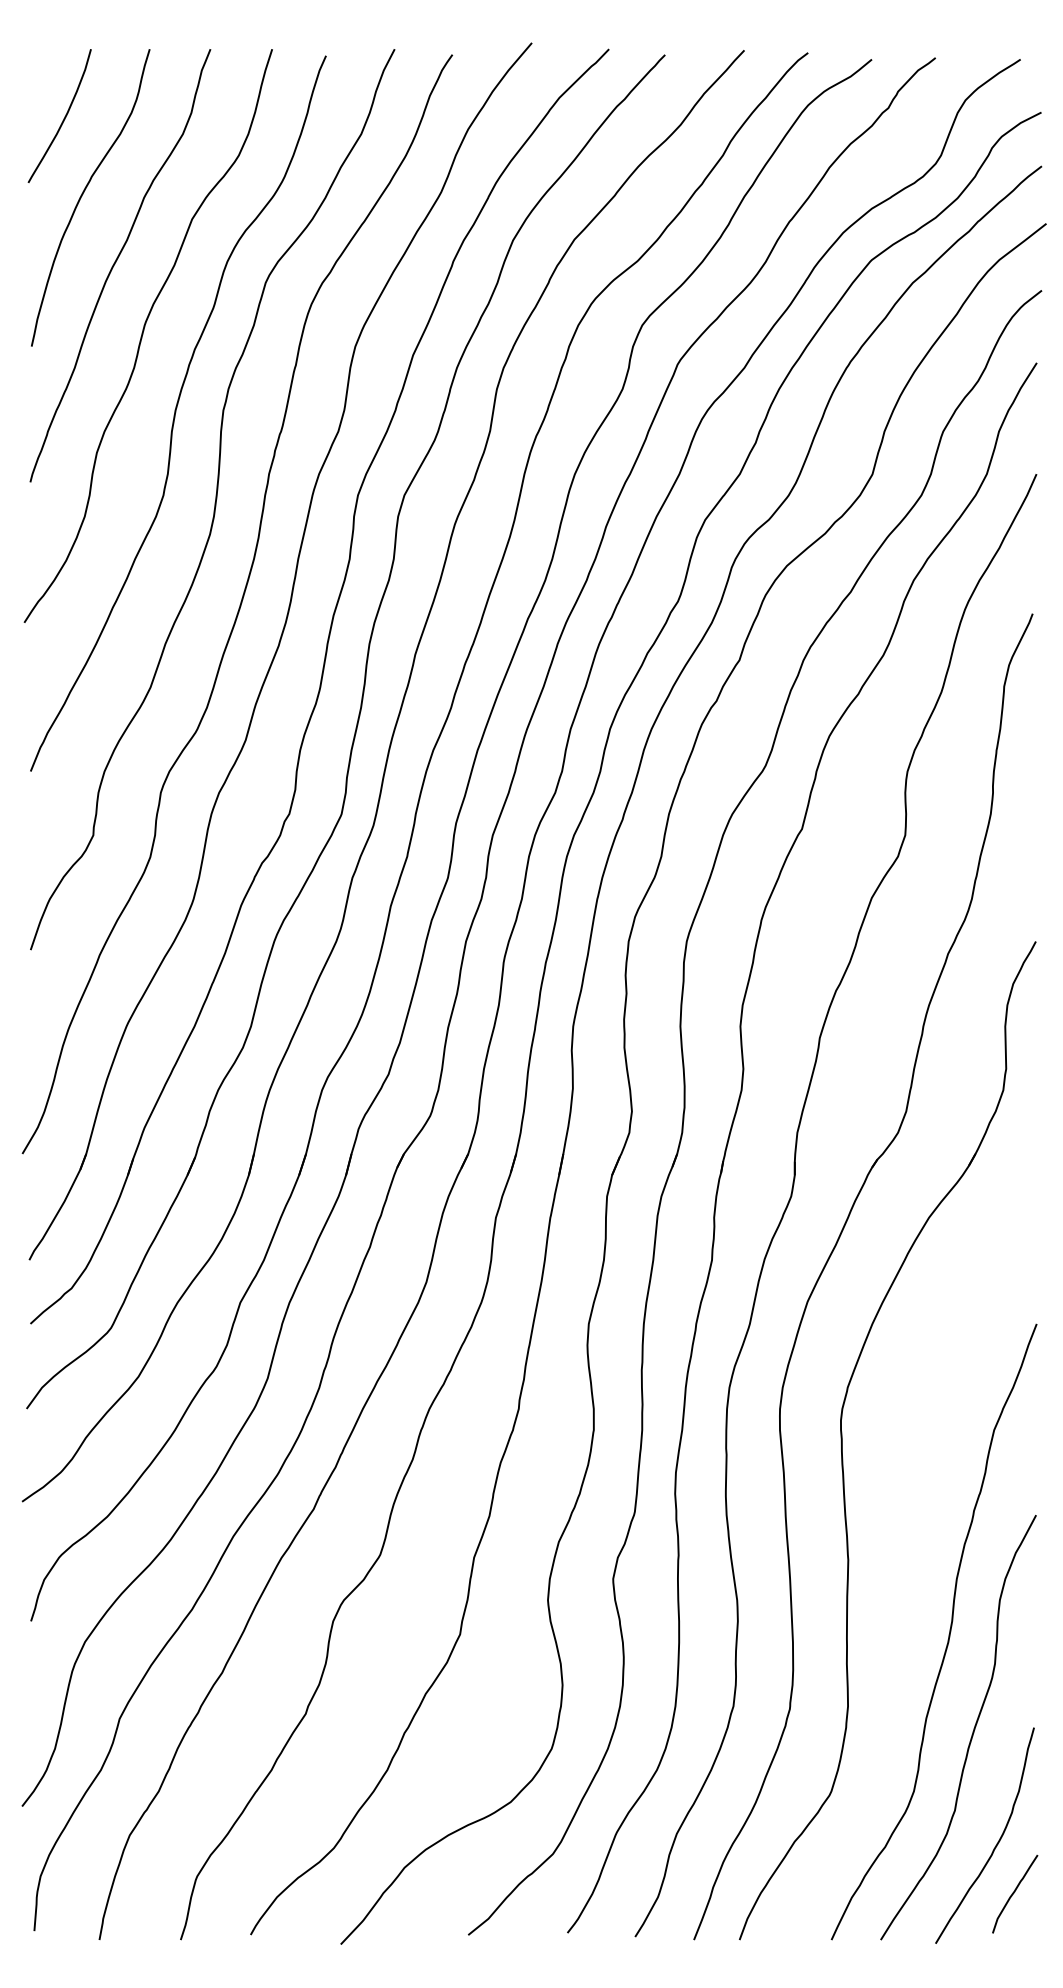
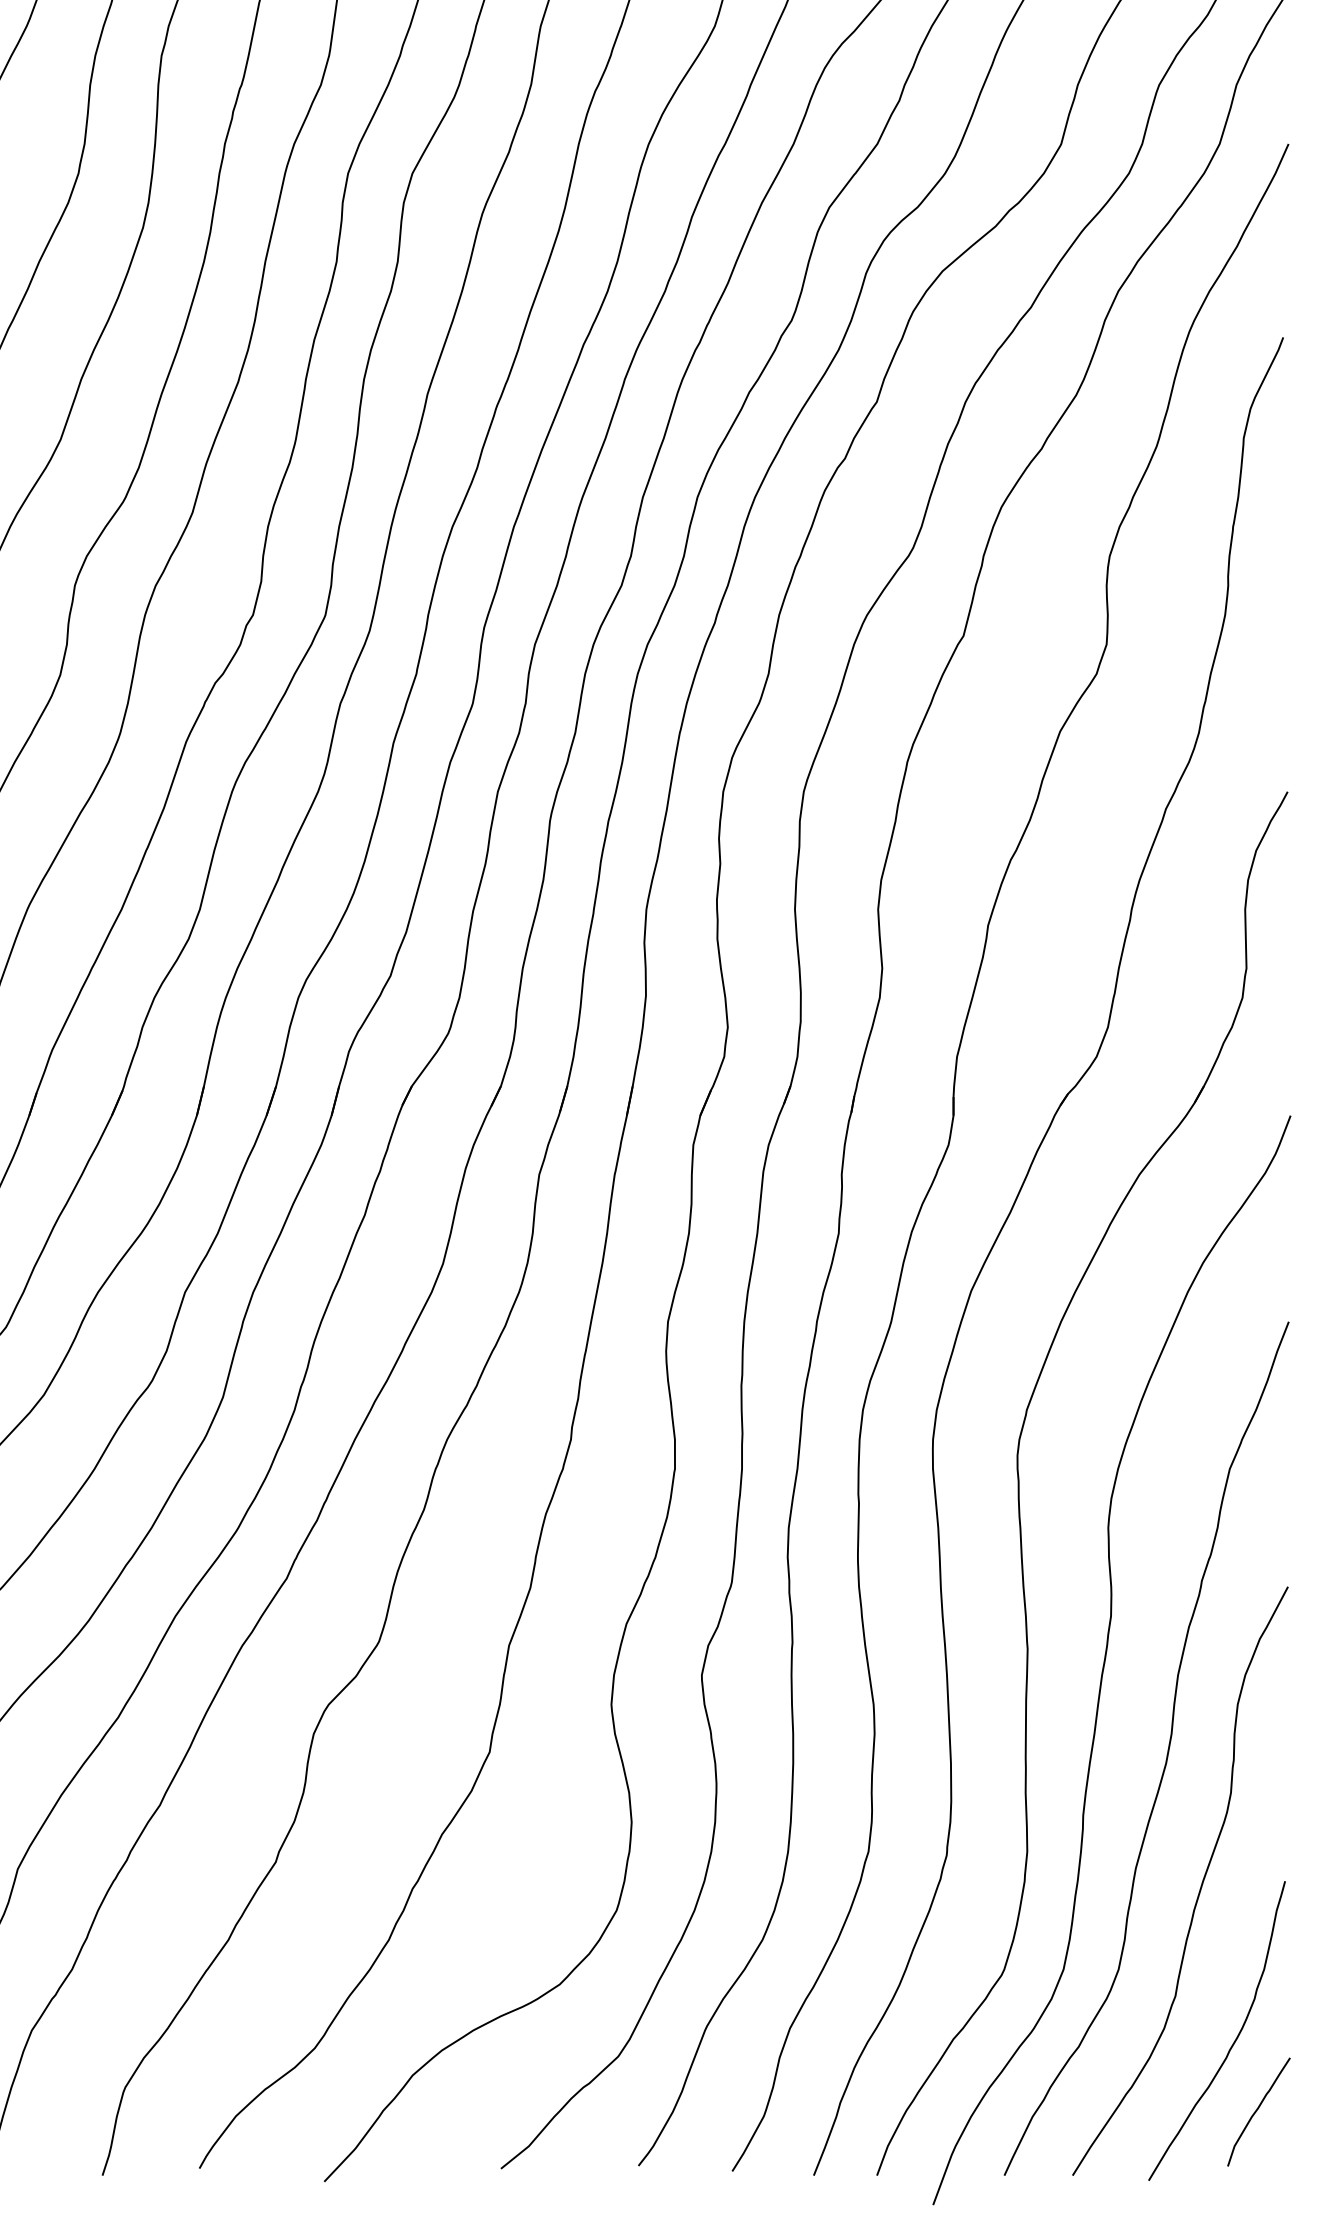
curve: (905, 1566) -> (1106, 1657), added

